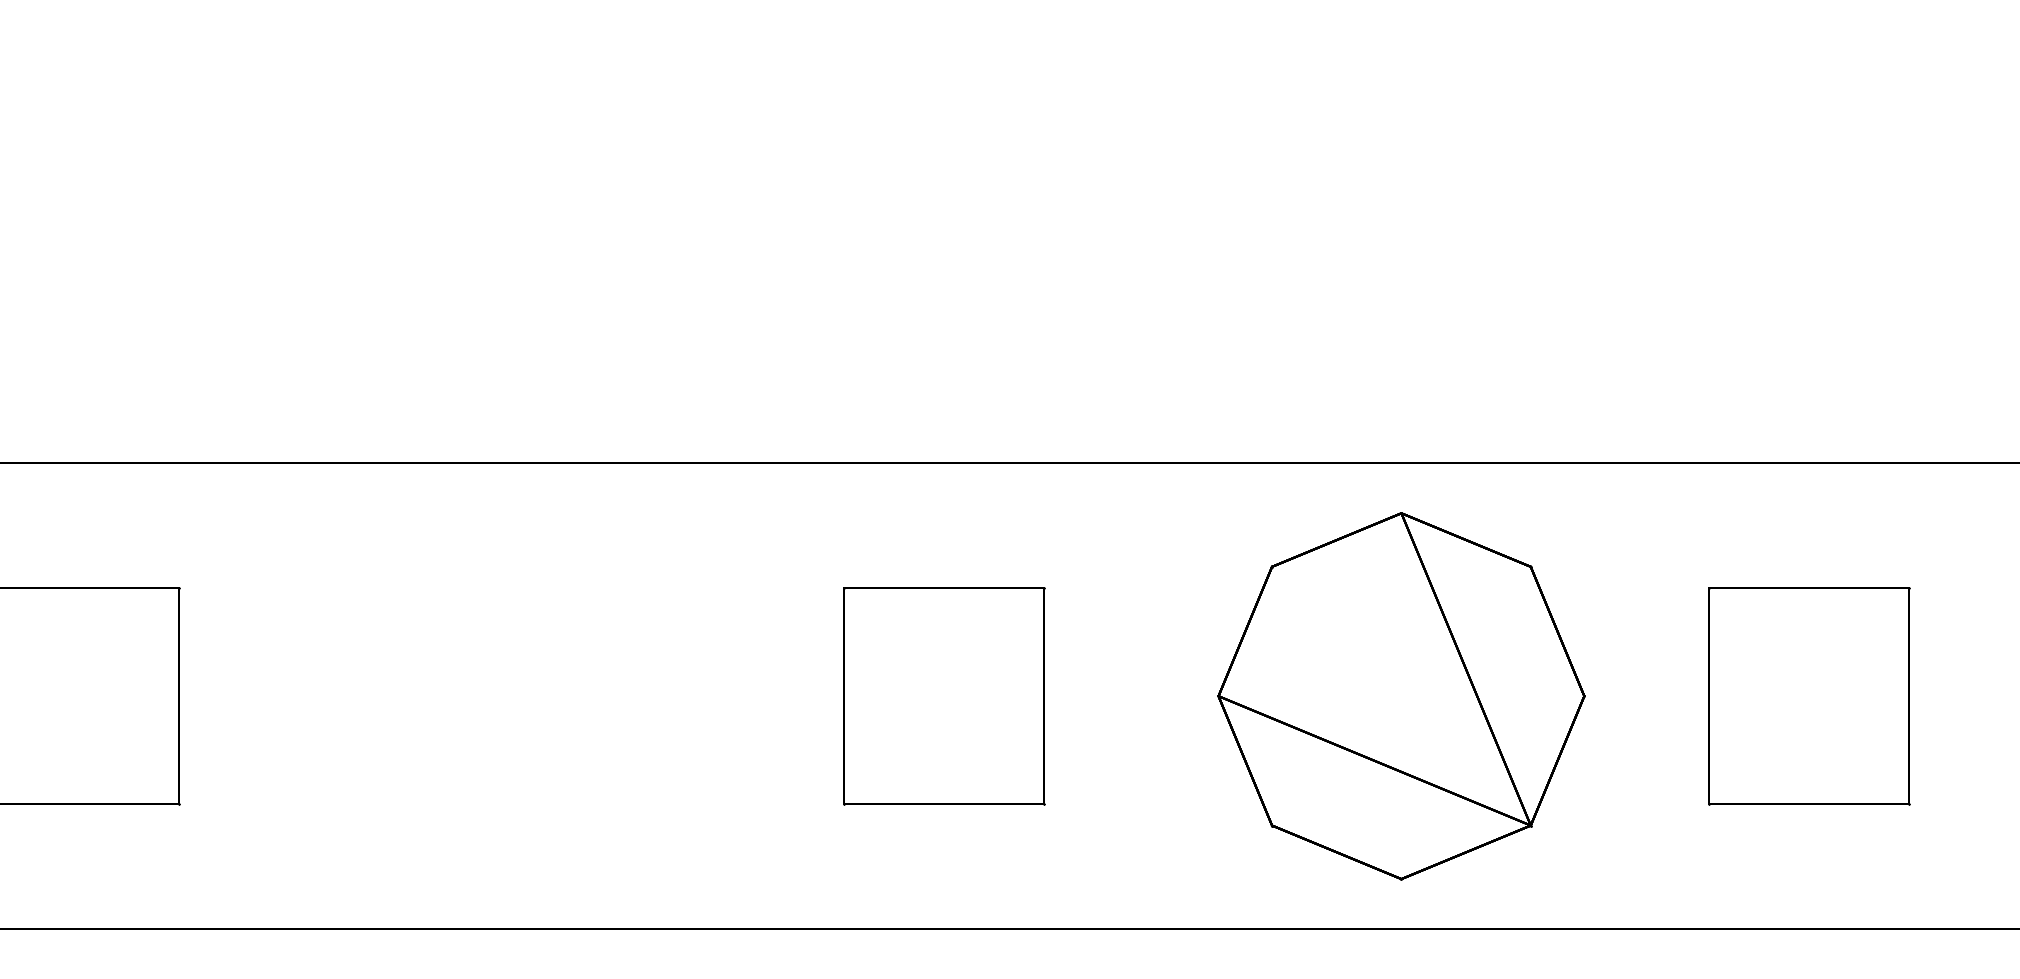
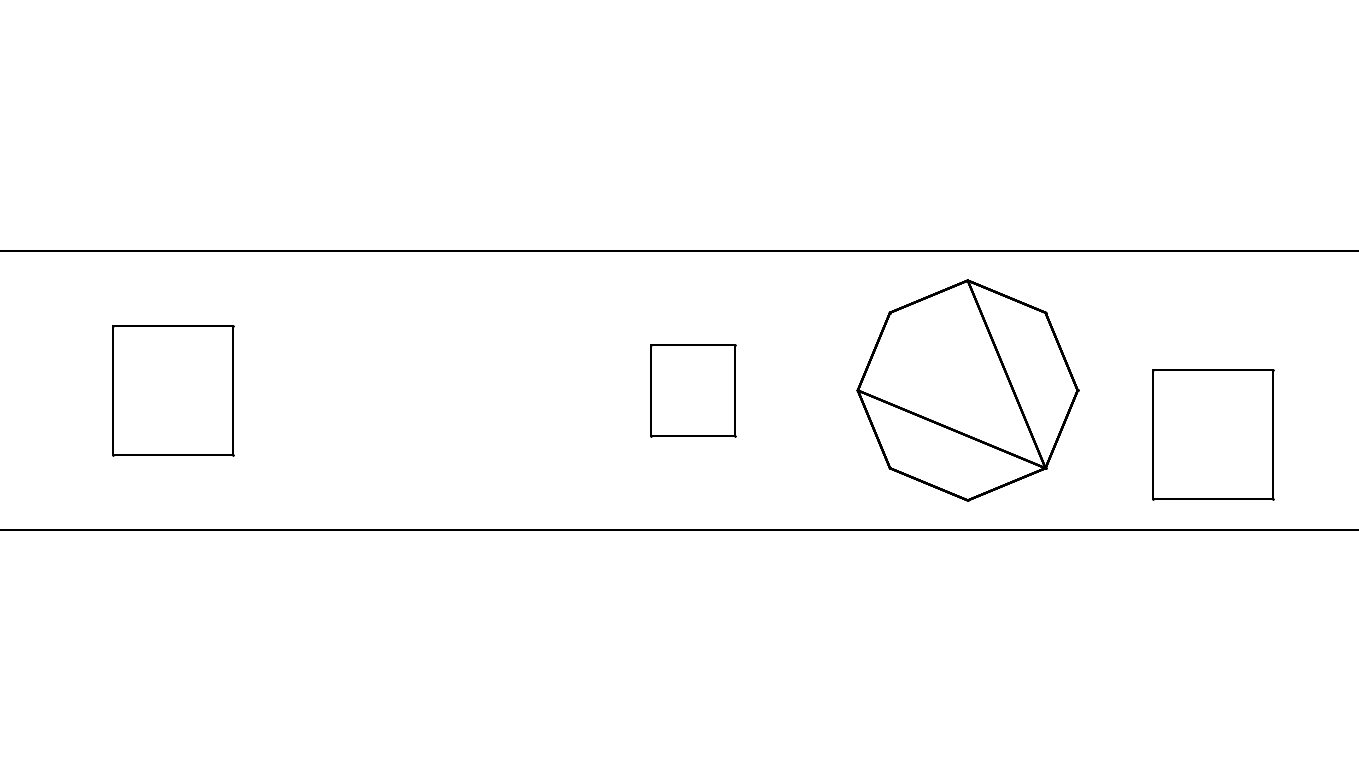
part: (945, 696) -> (693, 390), size x0.7
part: (1810, 696) -> (1213, 434), moved

